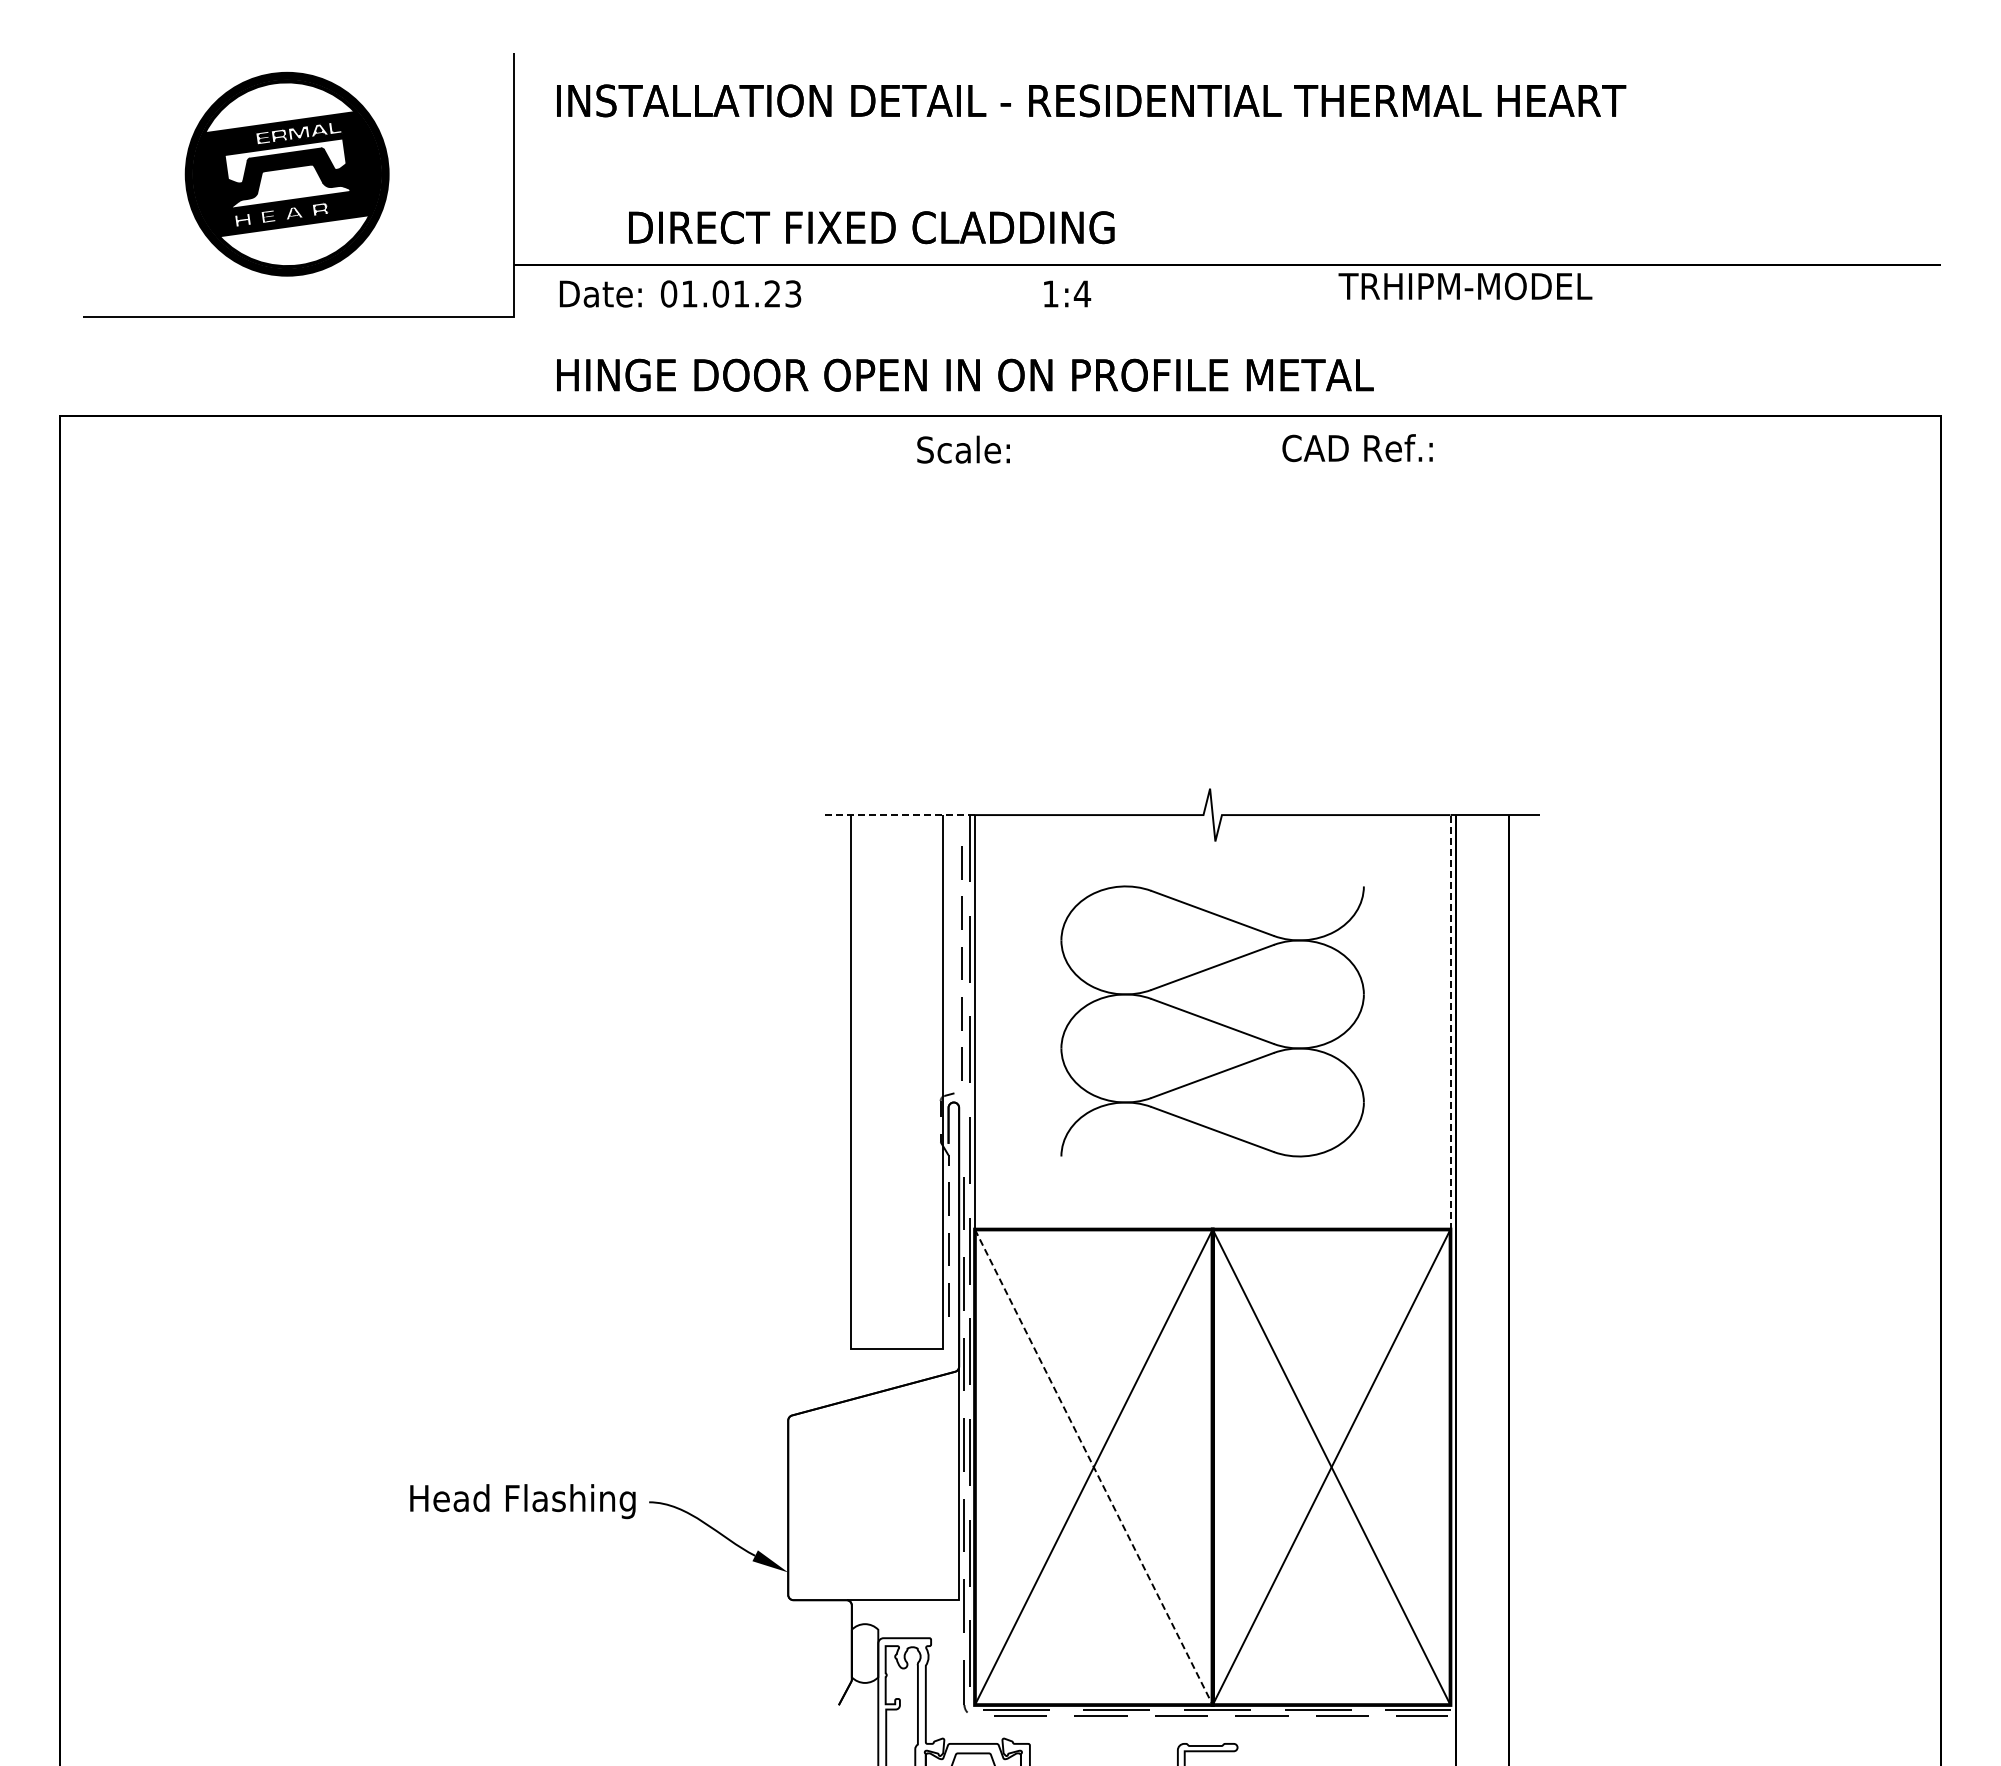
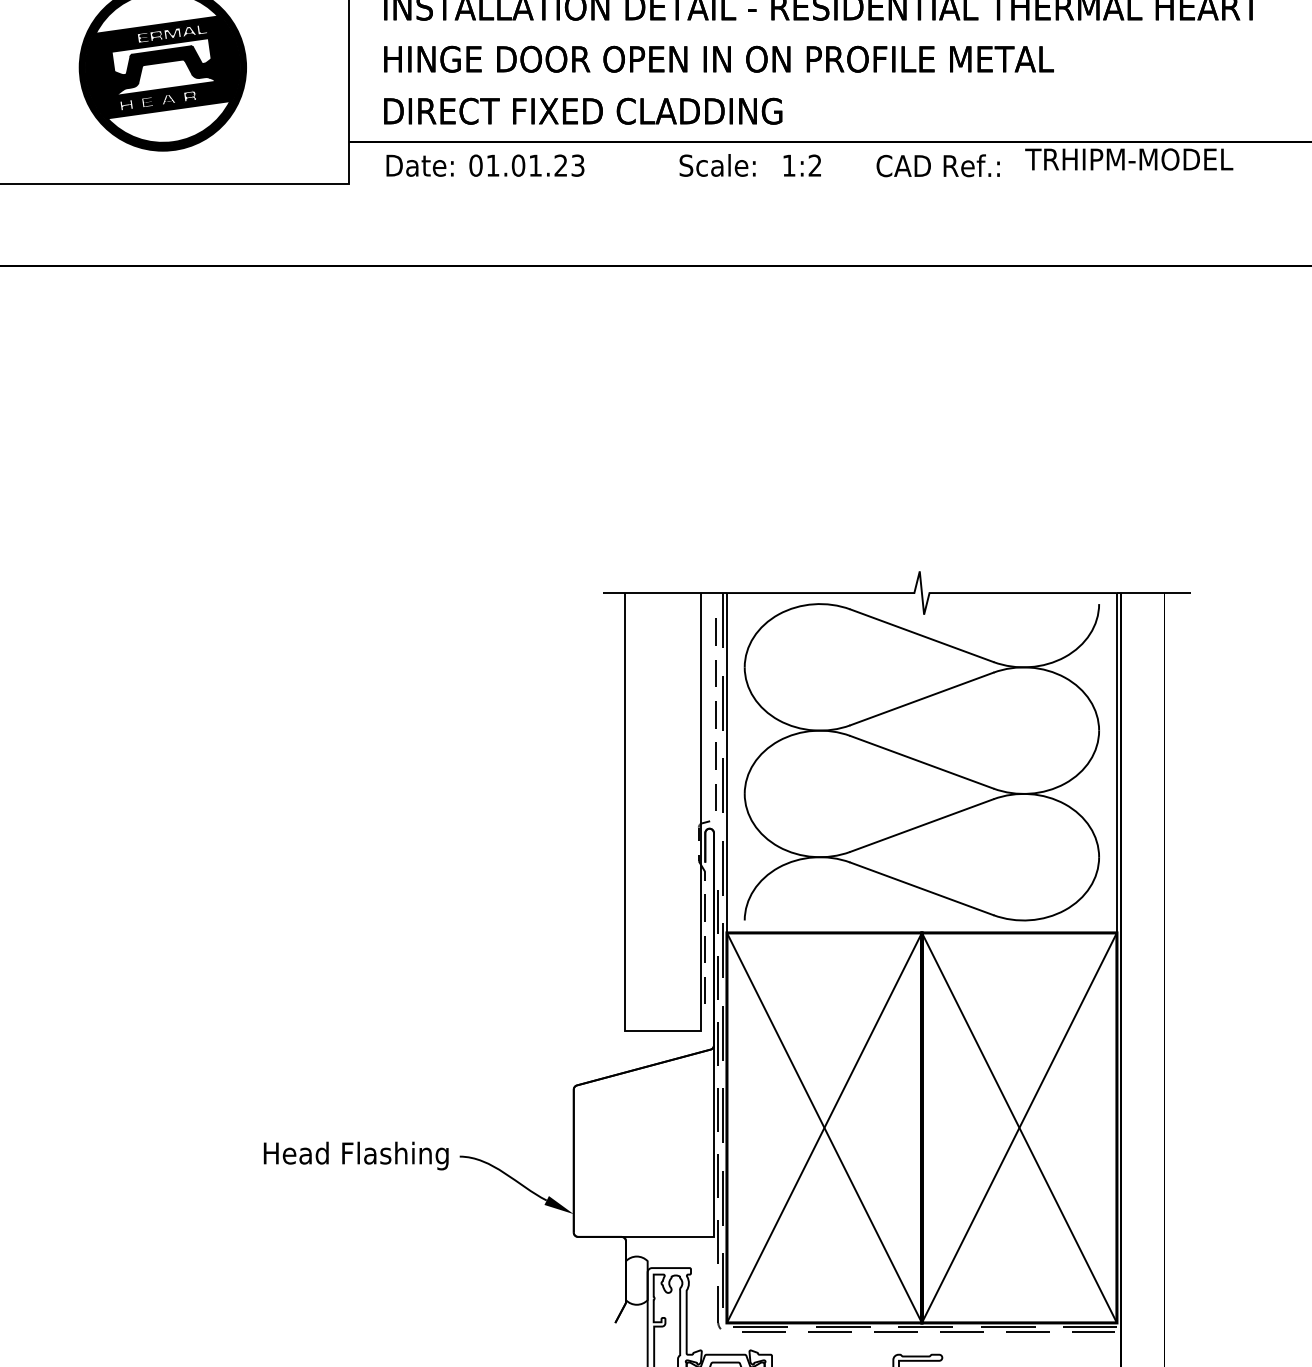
text: (871, 227) -> (583, 111), moved
text: (1082, 293) -> (815, 165), 1:4 -> 1:2
text: (965, 374) -> (719, 58), moved
text: (1357, 448) -> (938, 166), moved
text: (963, 449) -> (717, 165), moved
line: (899, 815) -> (665, 593), dashed -> solid
part: (1212, 1021) -> (921, 762), size x1.43
line: (1450, 1021) -> (1116, 762), dashed -> solid
line: (1093, 1467) -> (824, 1128), dashed -> solid

